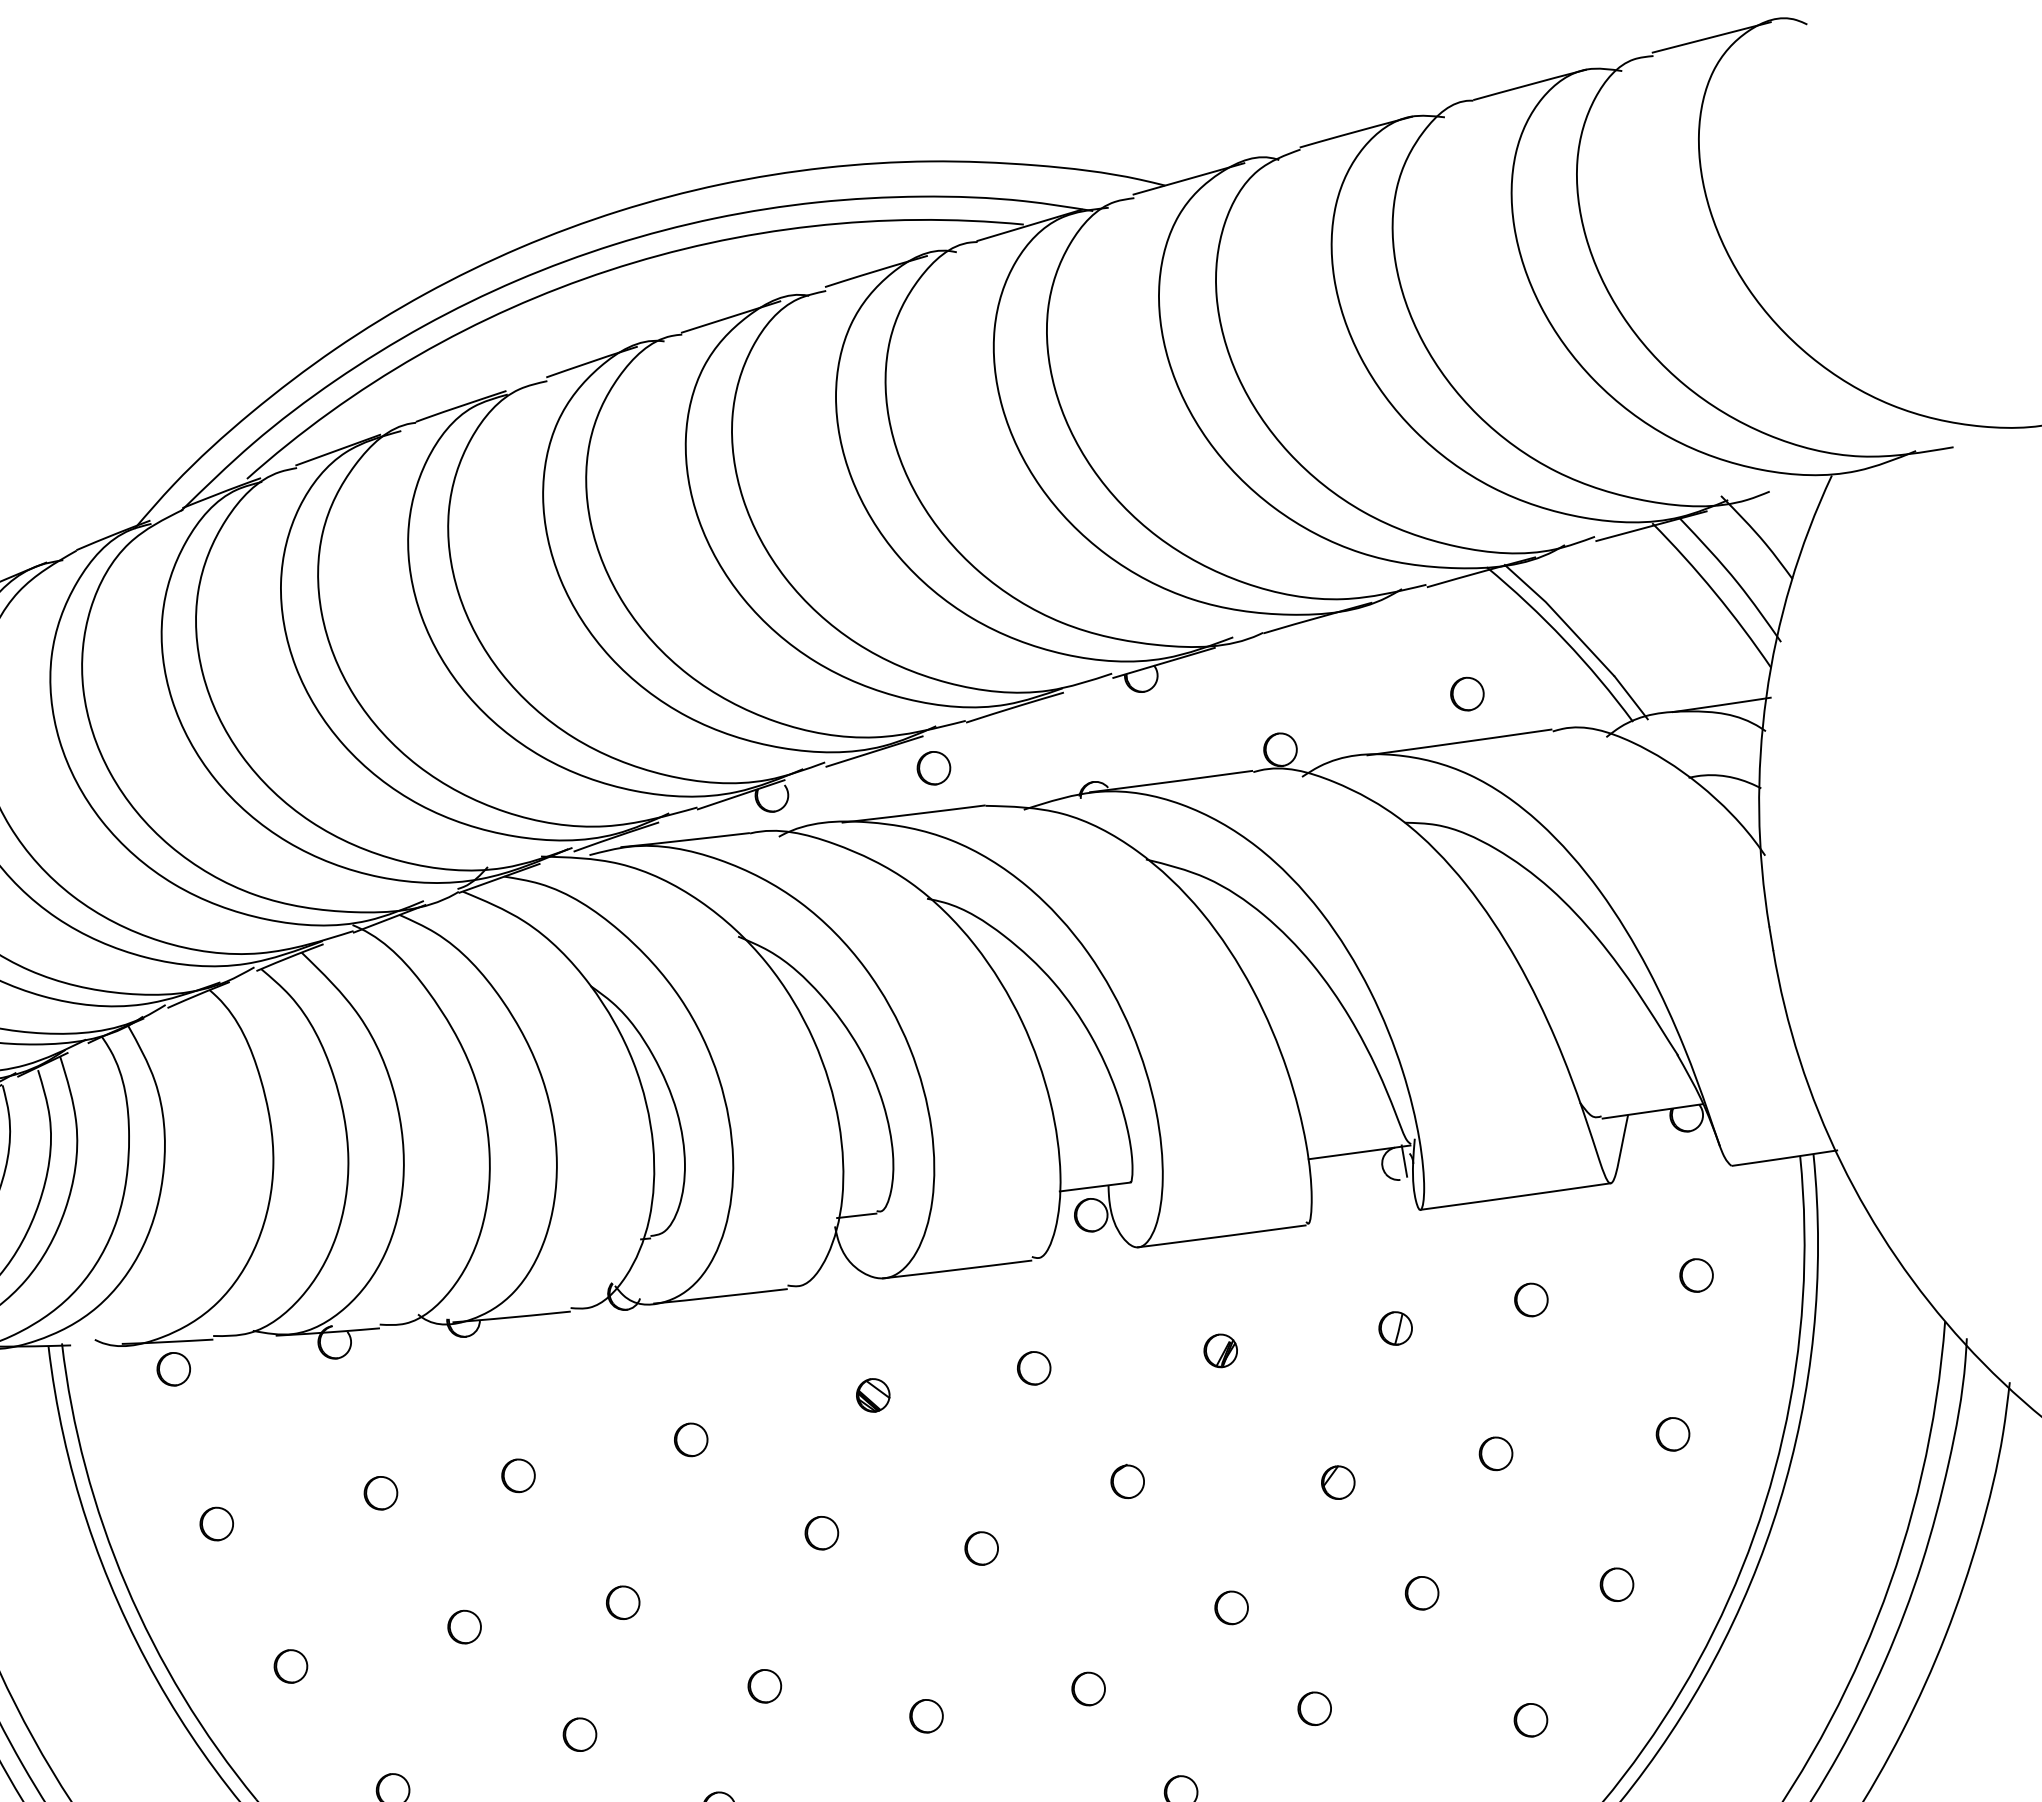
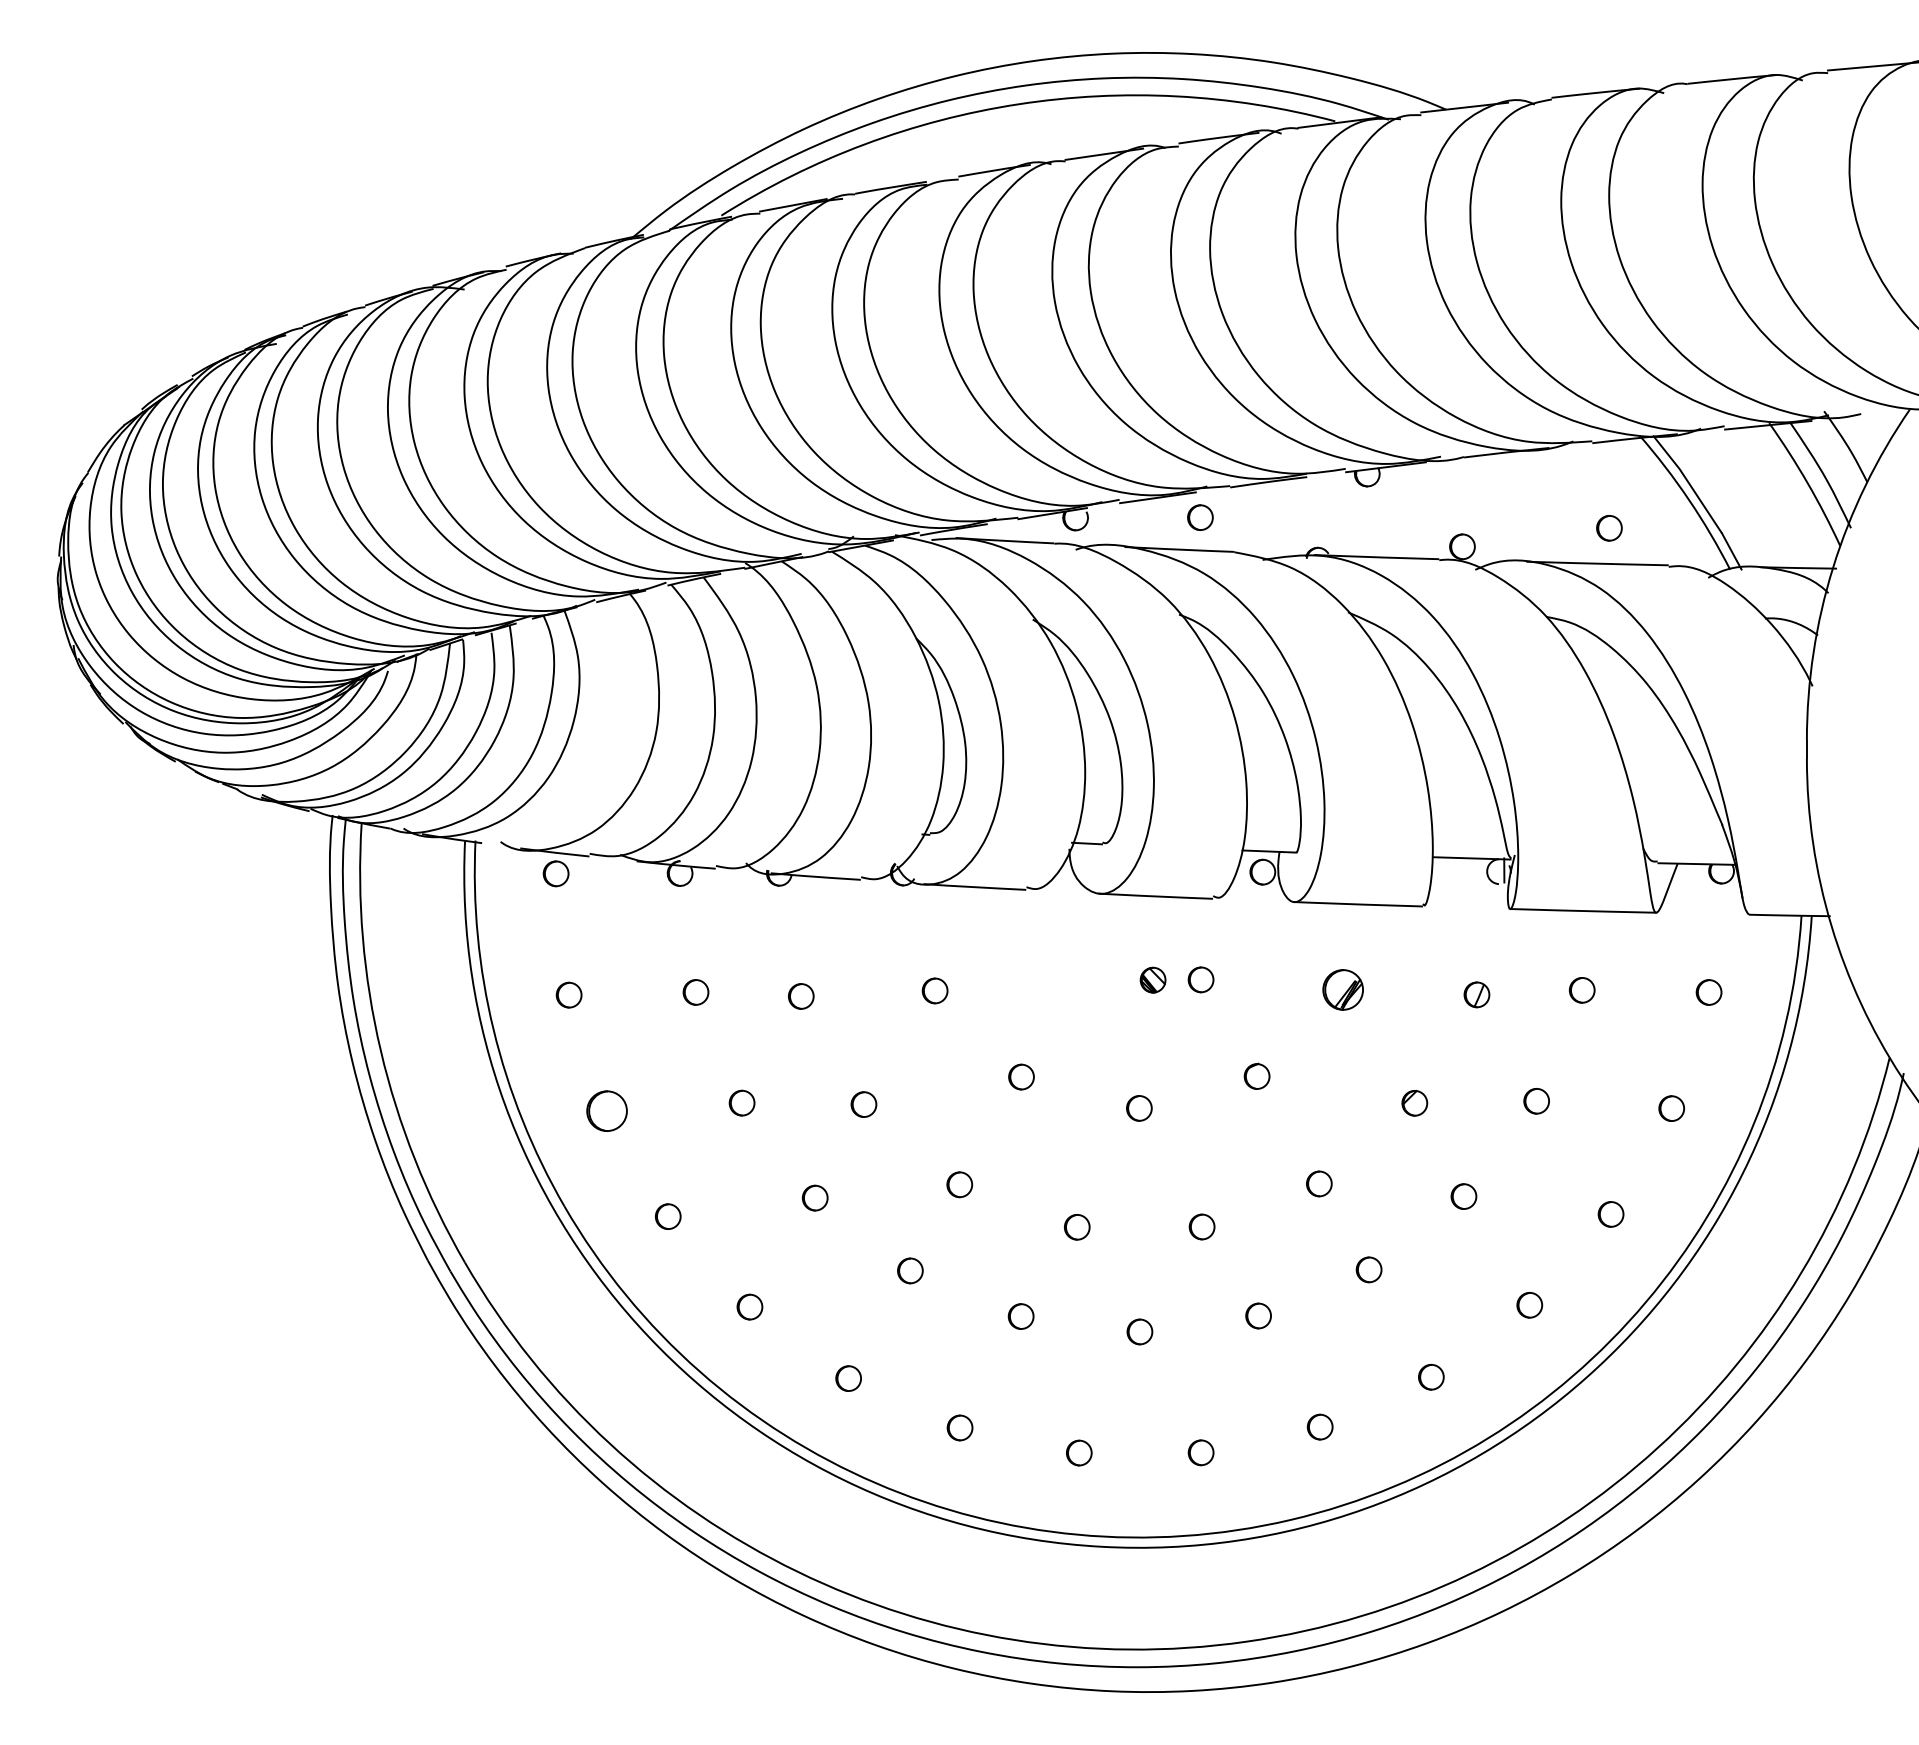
part: (1219, 1350) -> (1342, 989), size x1.6
part: (872, 1394) -> (1152, 979), moved
part: (290, 1665) -> (606, 1110), size x1.6

